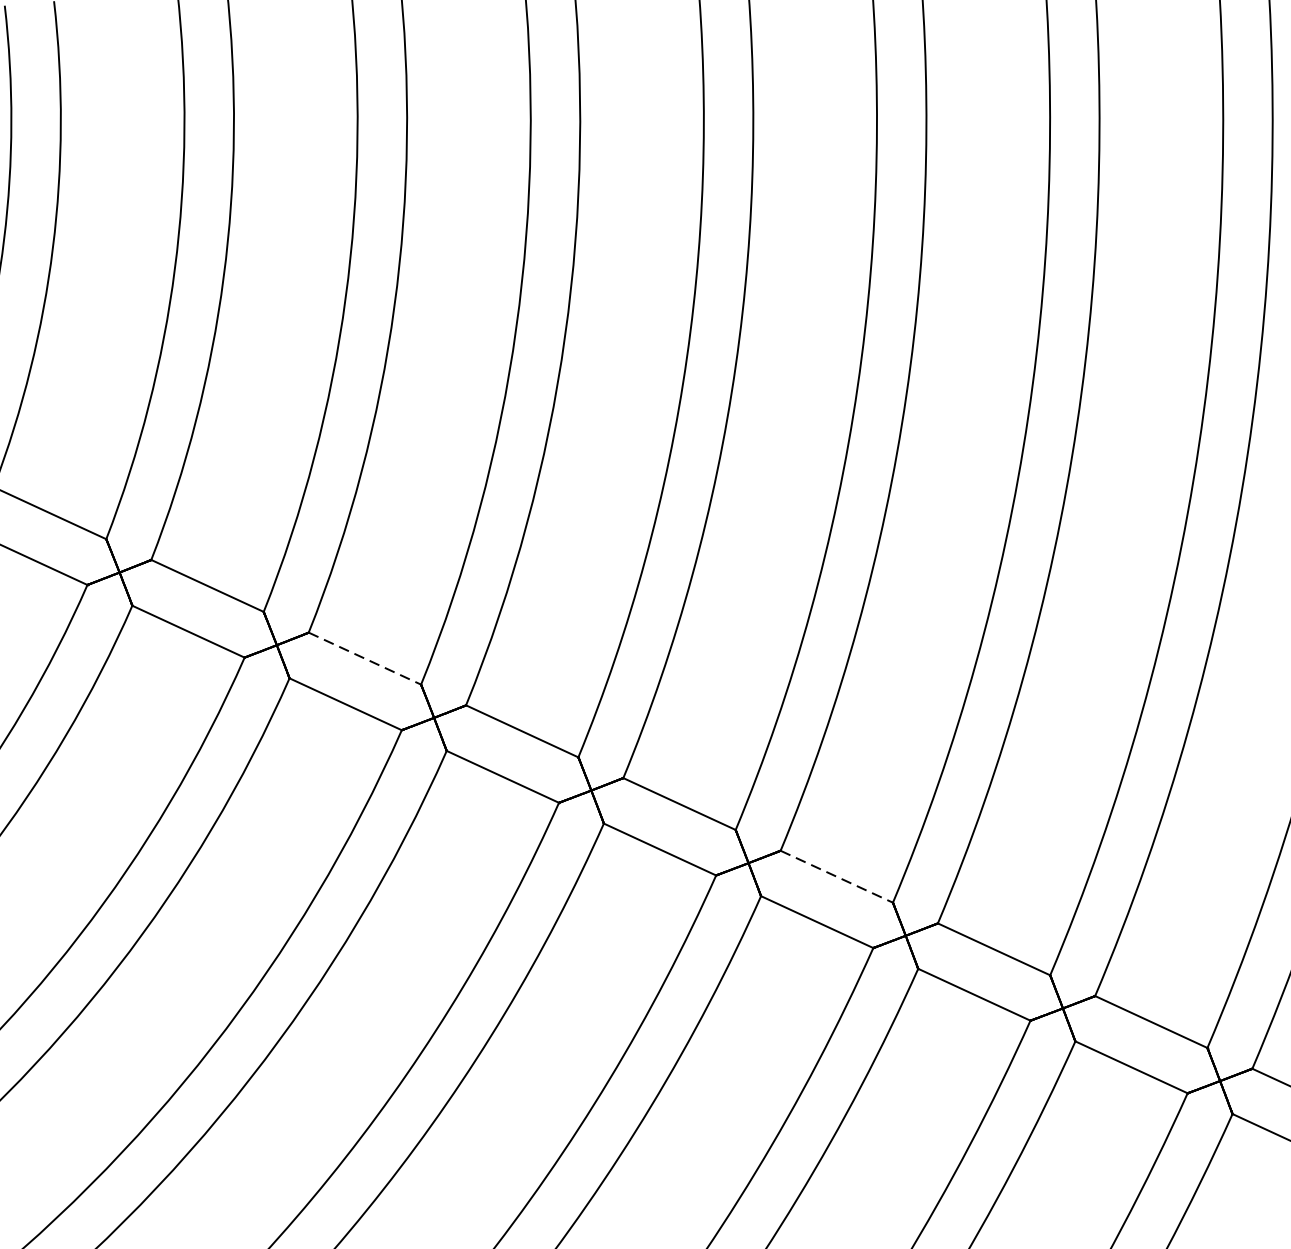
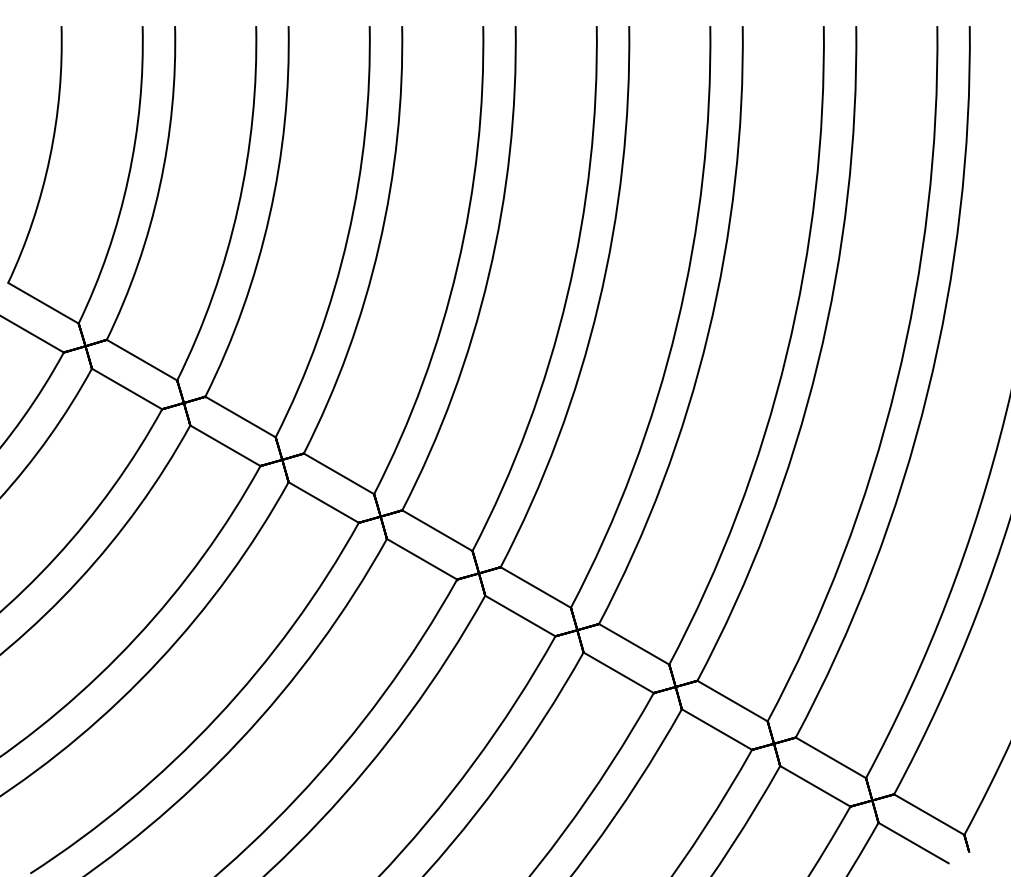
line: (365, 658) -> (339, 473), dashed -> solid
line: (837, 876) -> (634, 644), dashed -> solid

